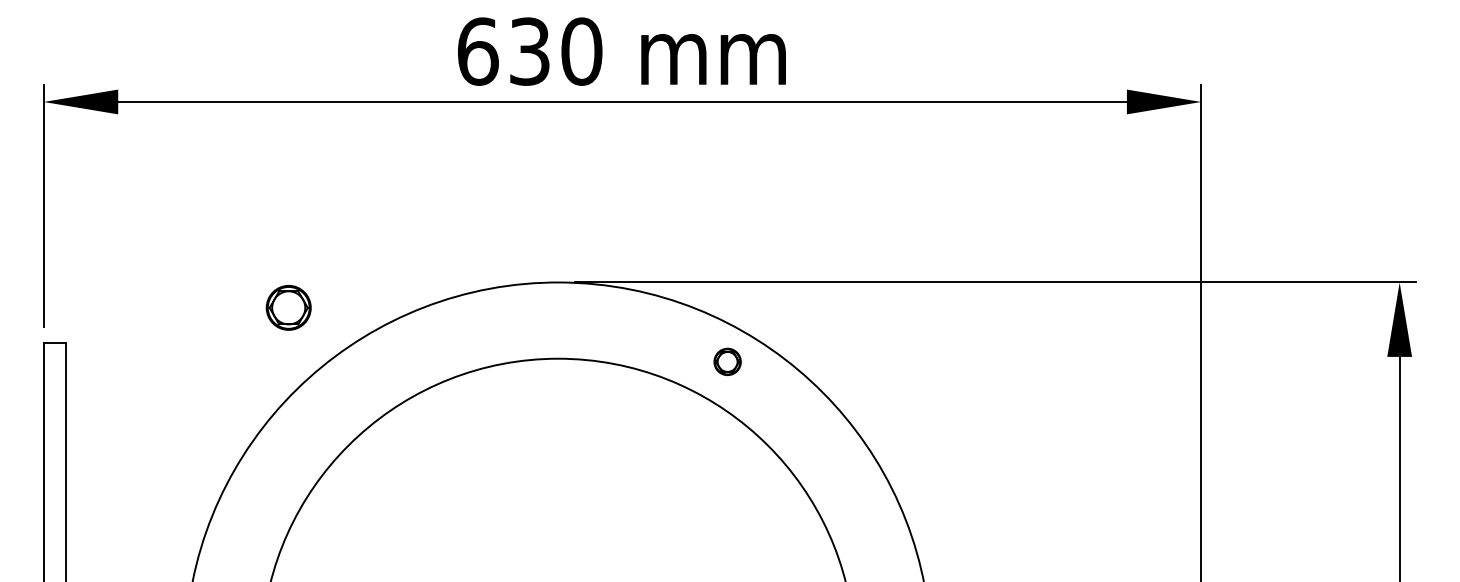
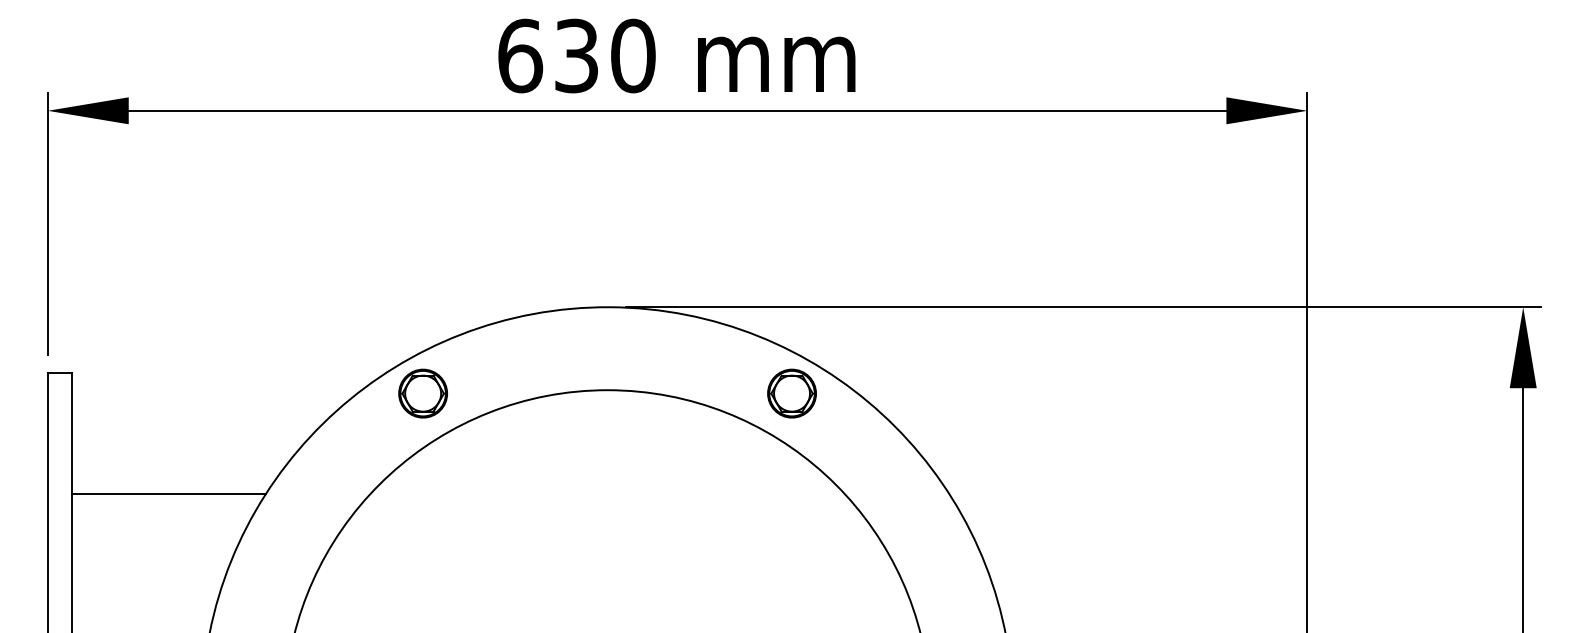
part: (288, 307) -> (422, 393), moved
part: (727, 361) -> (791, 393), size x1.67
line: (154, 454) -> (168, 494), added

